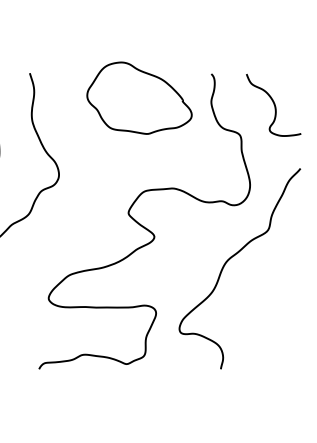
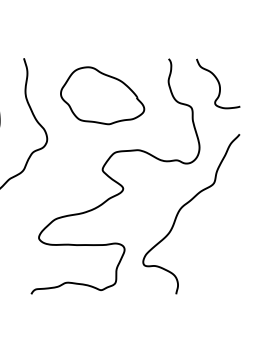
part: (139, 97) -> (102, 95), moved

